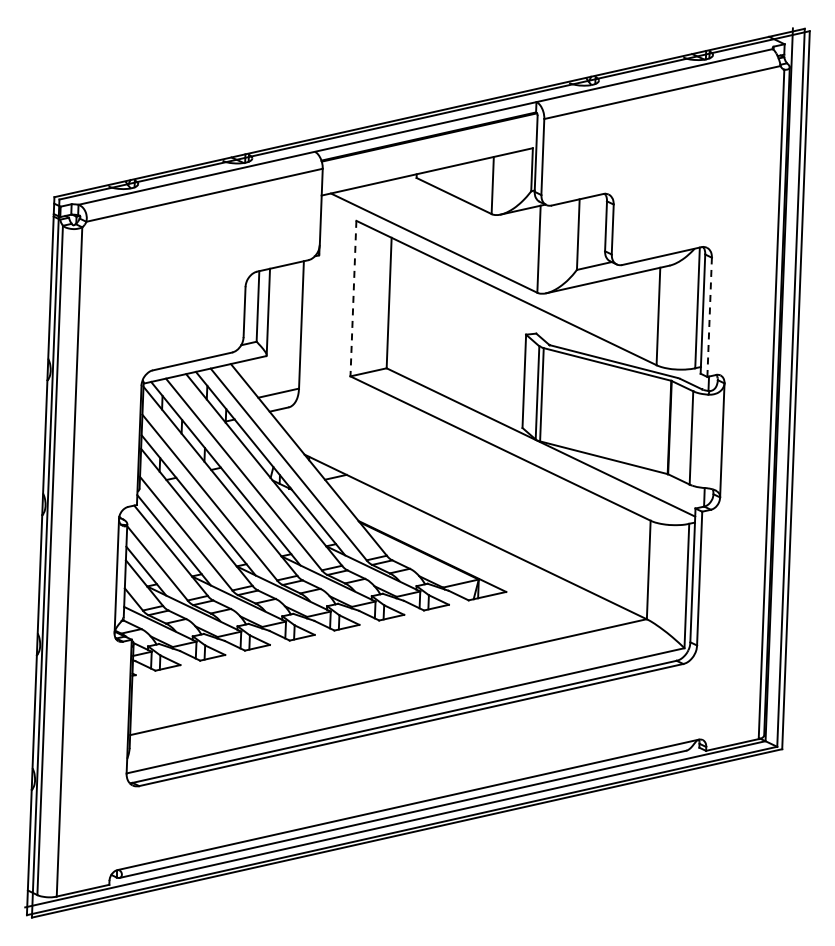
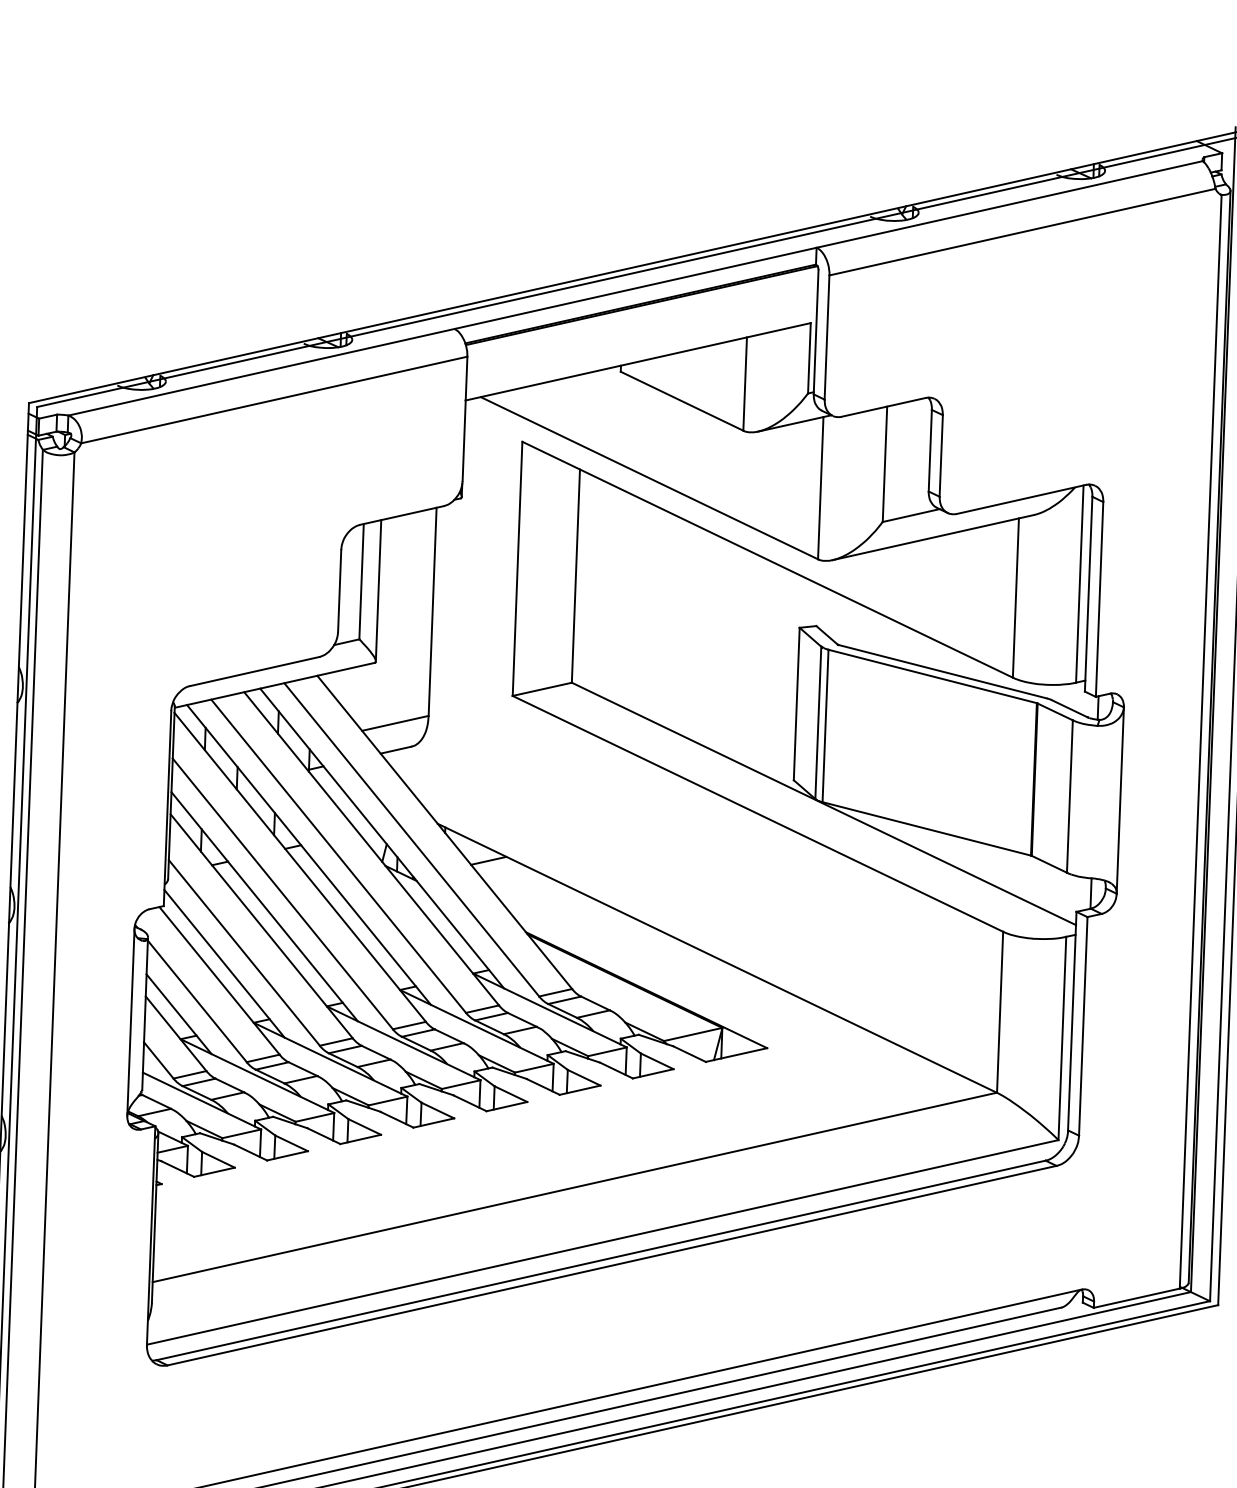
line: (353, 298) -> (517, 568), dashed -> solid
line: (709, 317) -> (1099, 599), dashed -> solid

